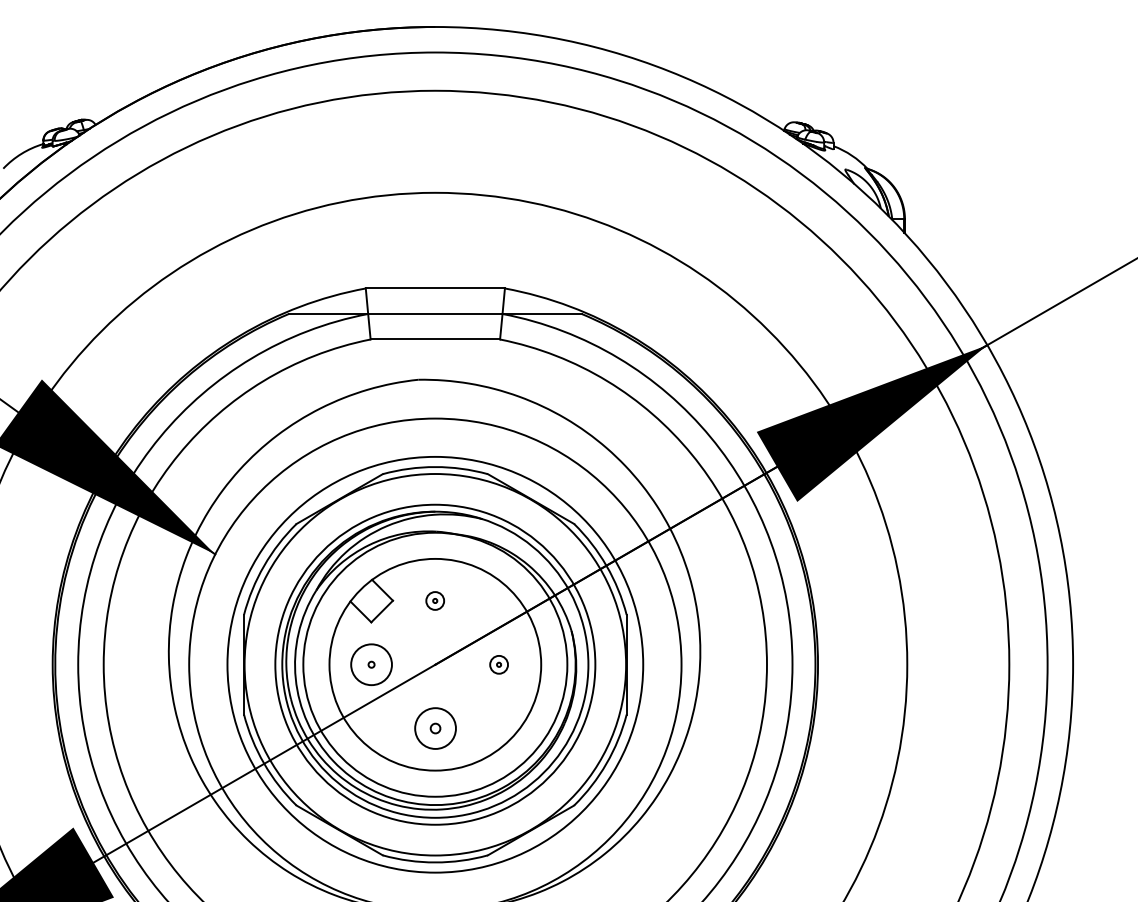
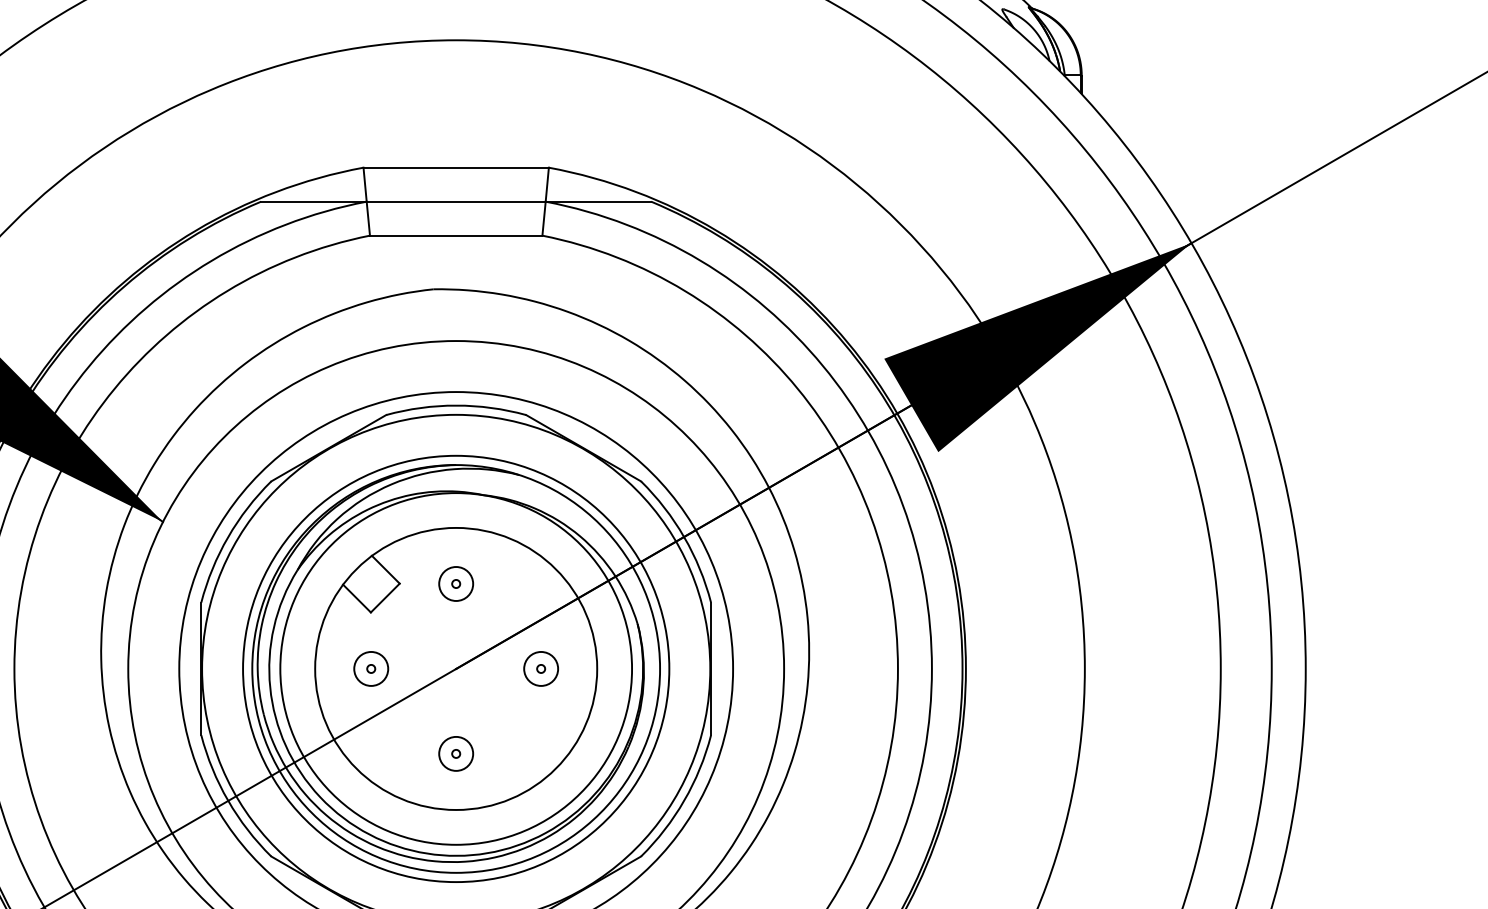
part: (434, 600) -> (455, 583), size x1.43
circle: (371, 664) -> (371, 668), size x0.62
part: (498, 664) -> (540, 668), size x1.43
part: (434, 728) -> (455, 753), size x0.62

